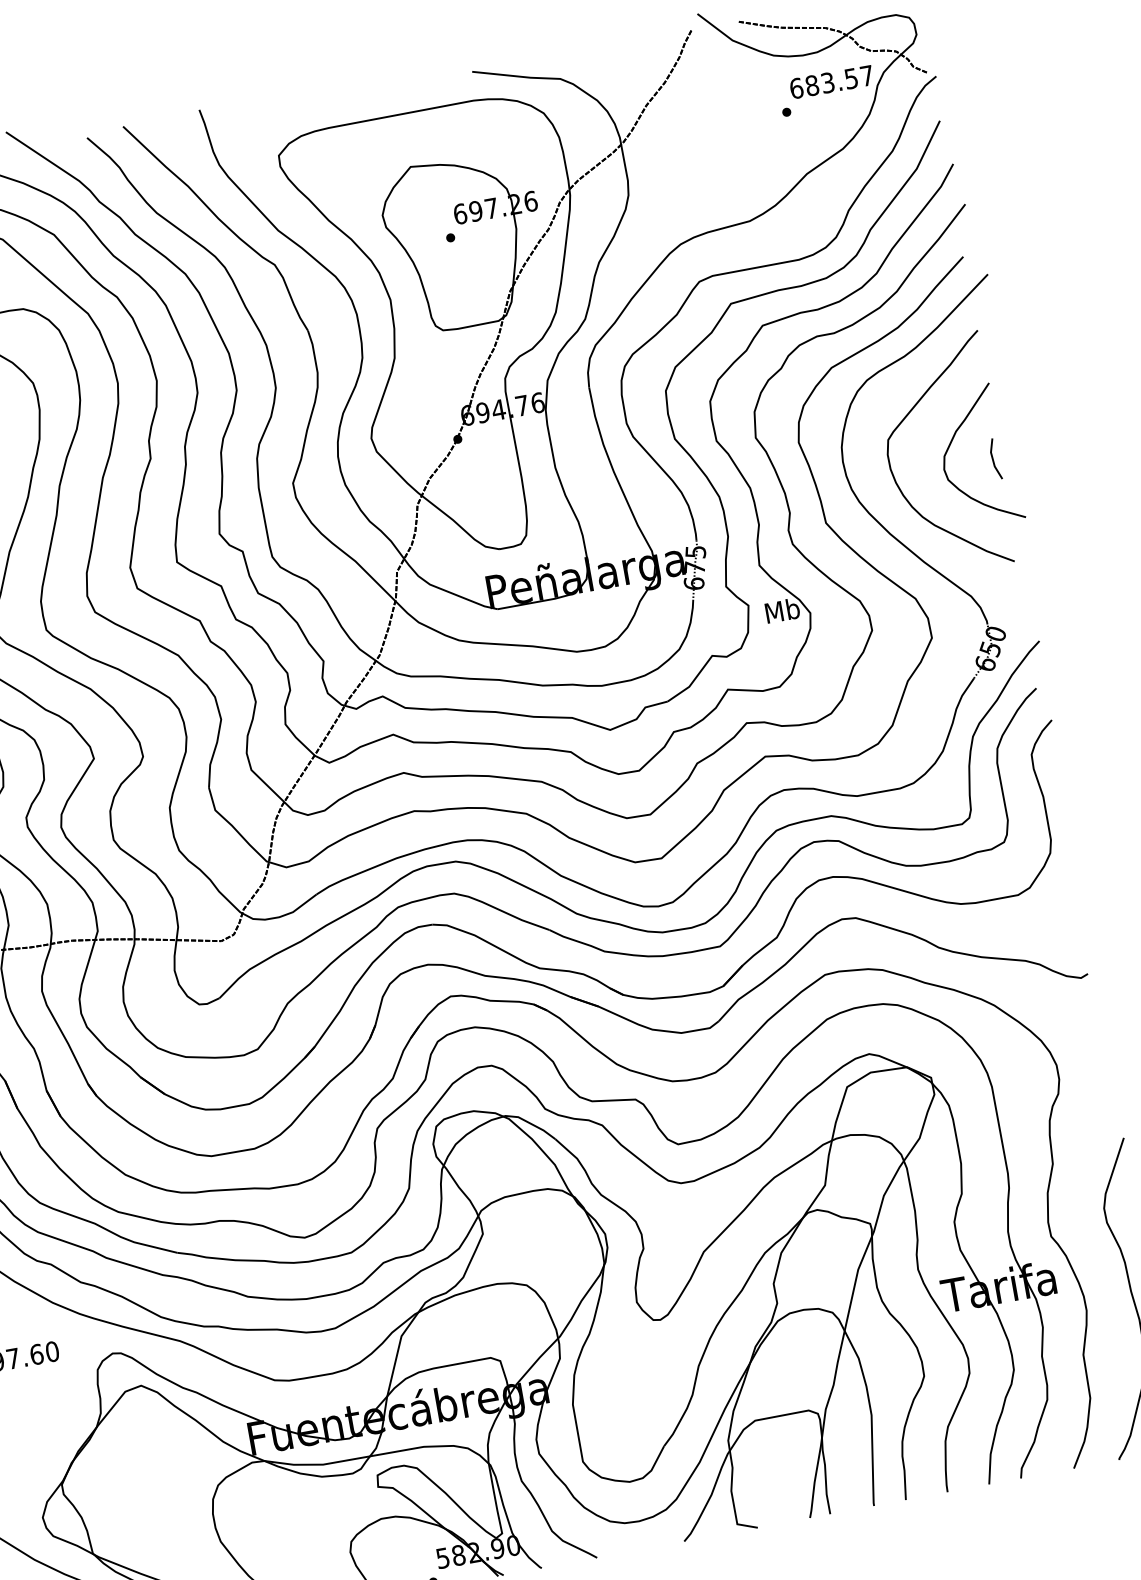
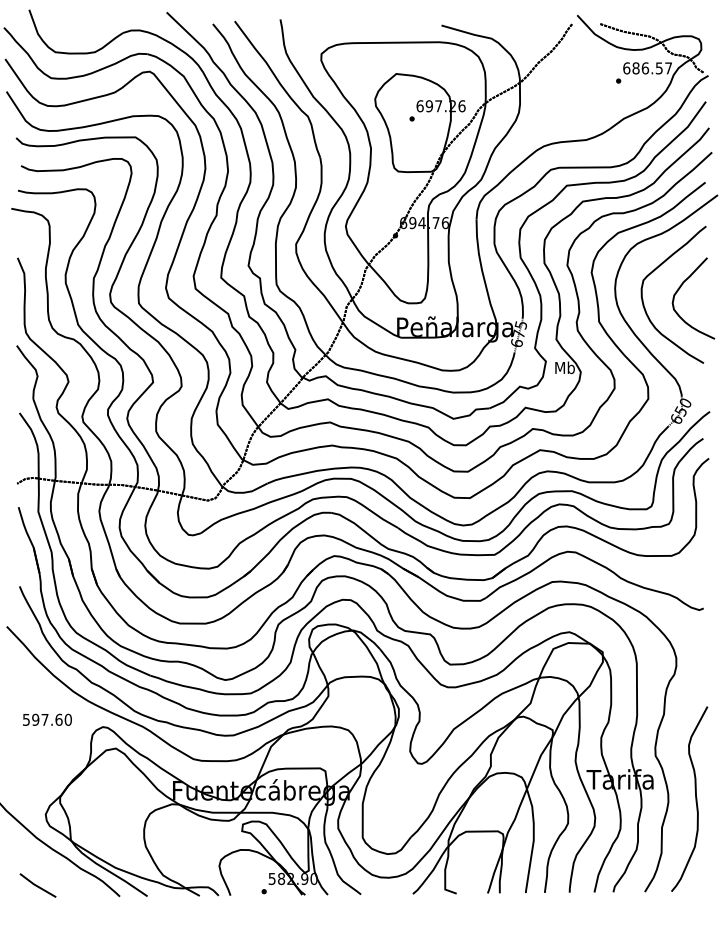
text: (828, 83) -> (645, 68), 683.57 -> 686.57
line: (994, 459) -> (702, 302), removed

